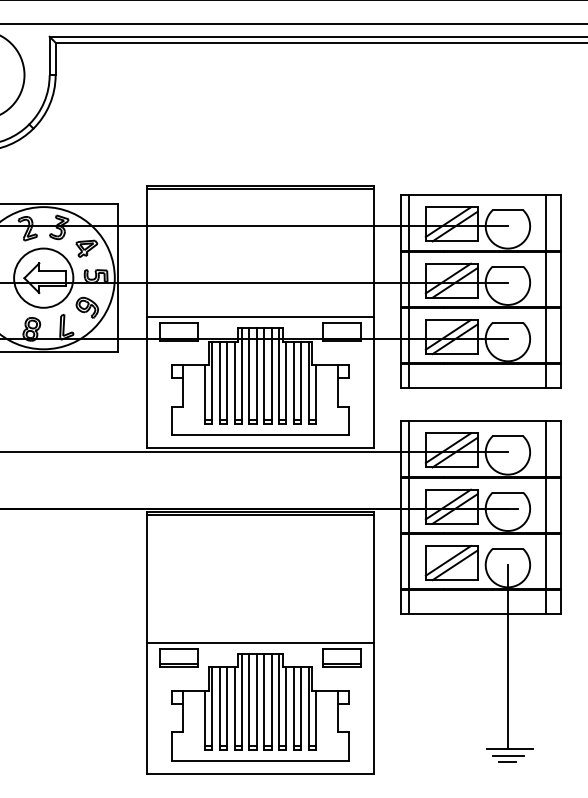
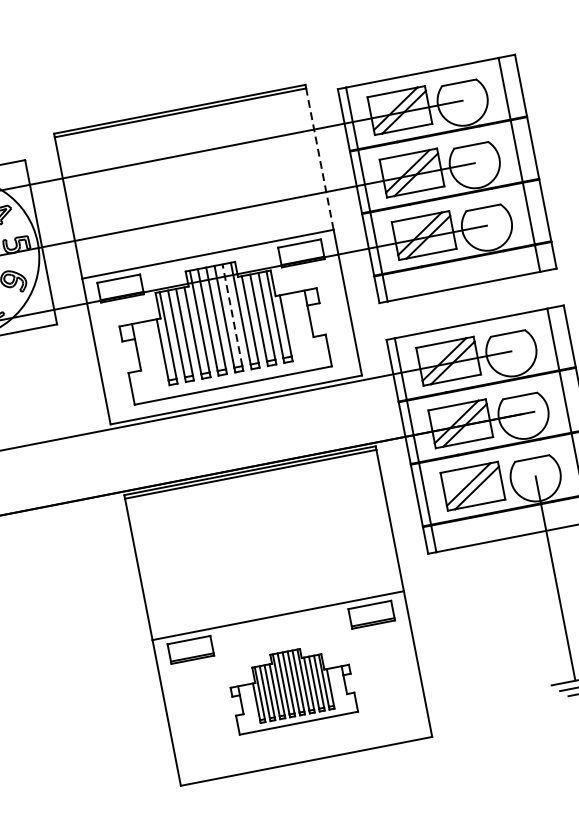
line: (374, 253) -> (320, 159), solid -> dashed
line: (271, 373) -> (232, 314), solid -> dashed
part: (260, 707) -> (291, 687), size x0.6

